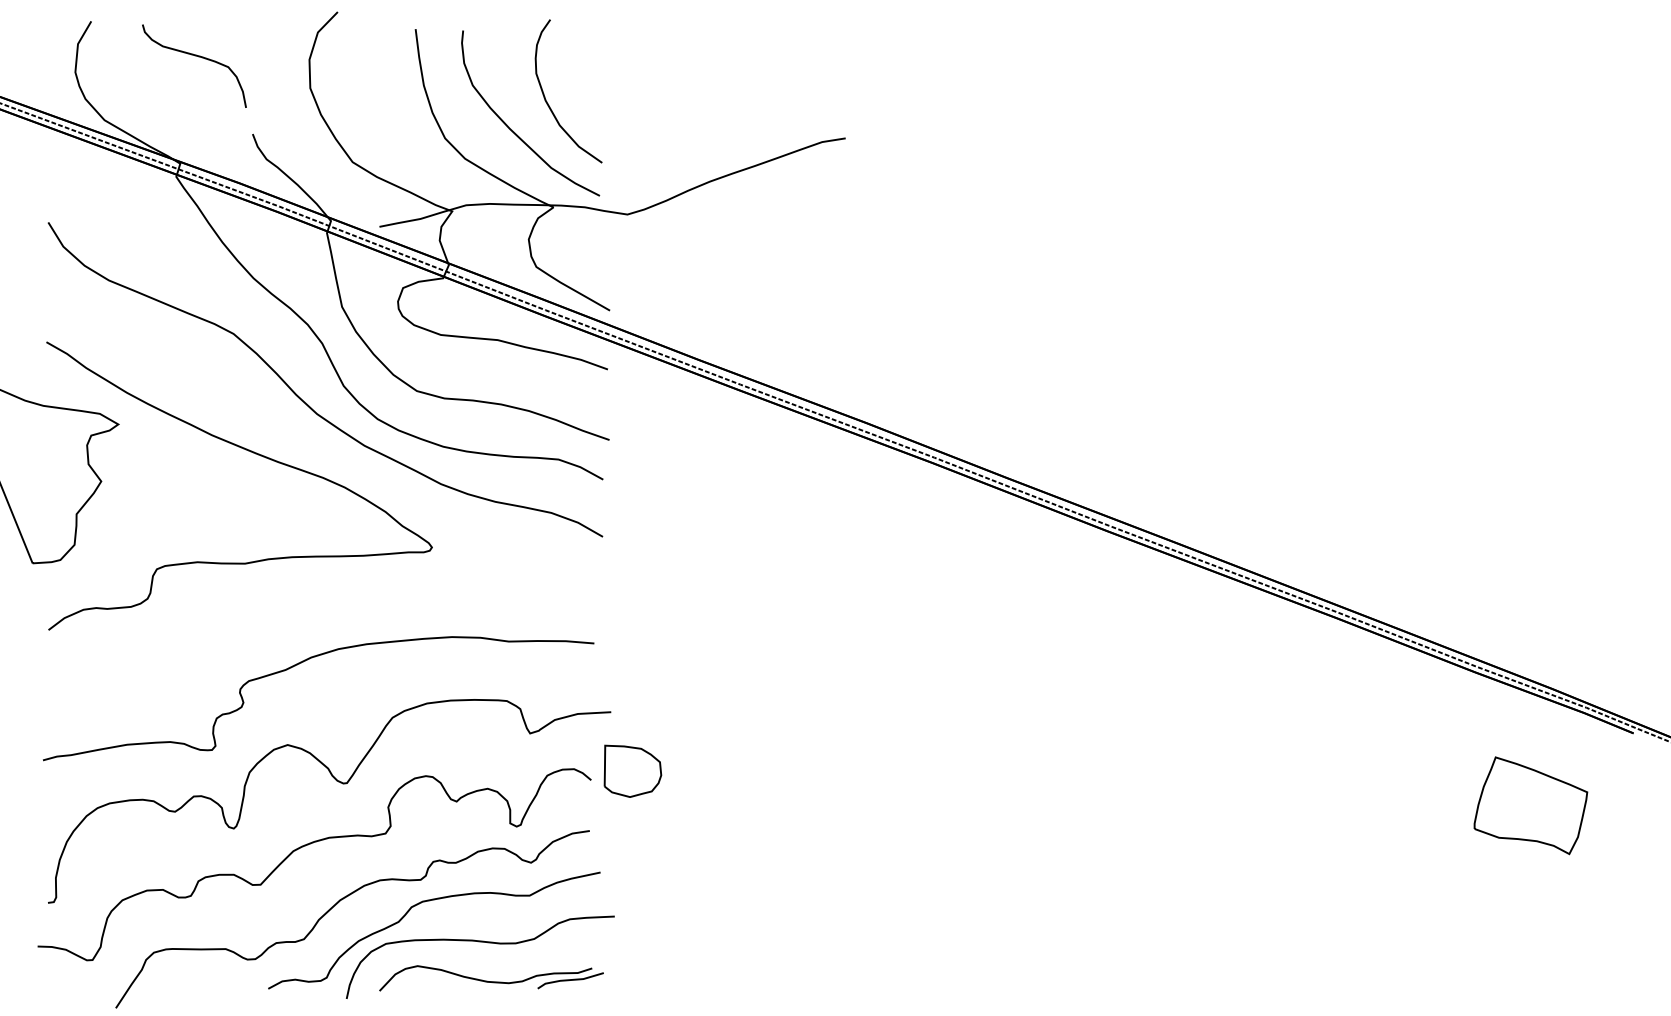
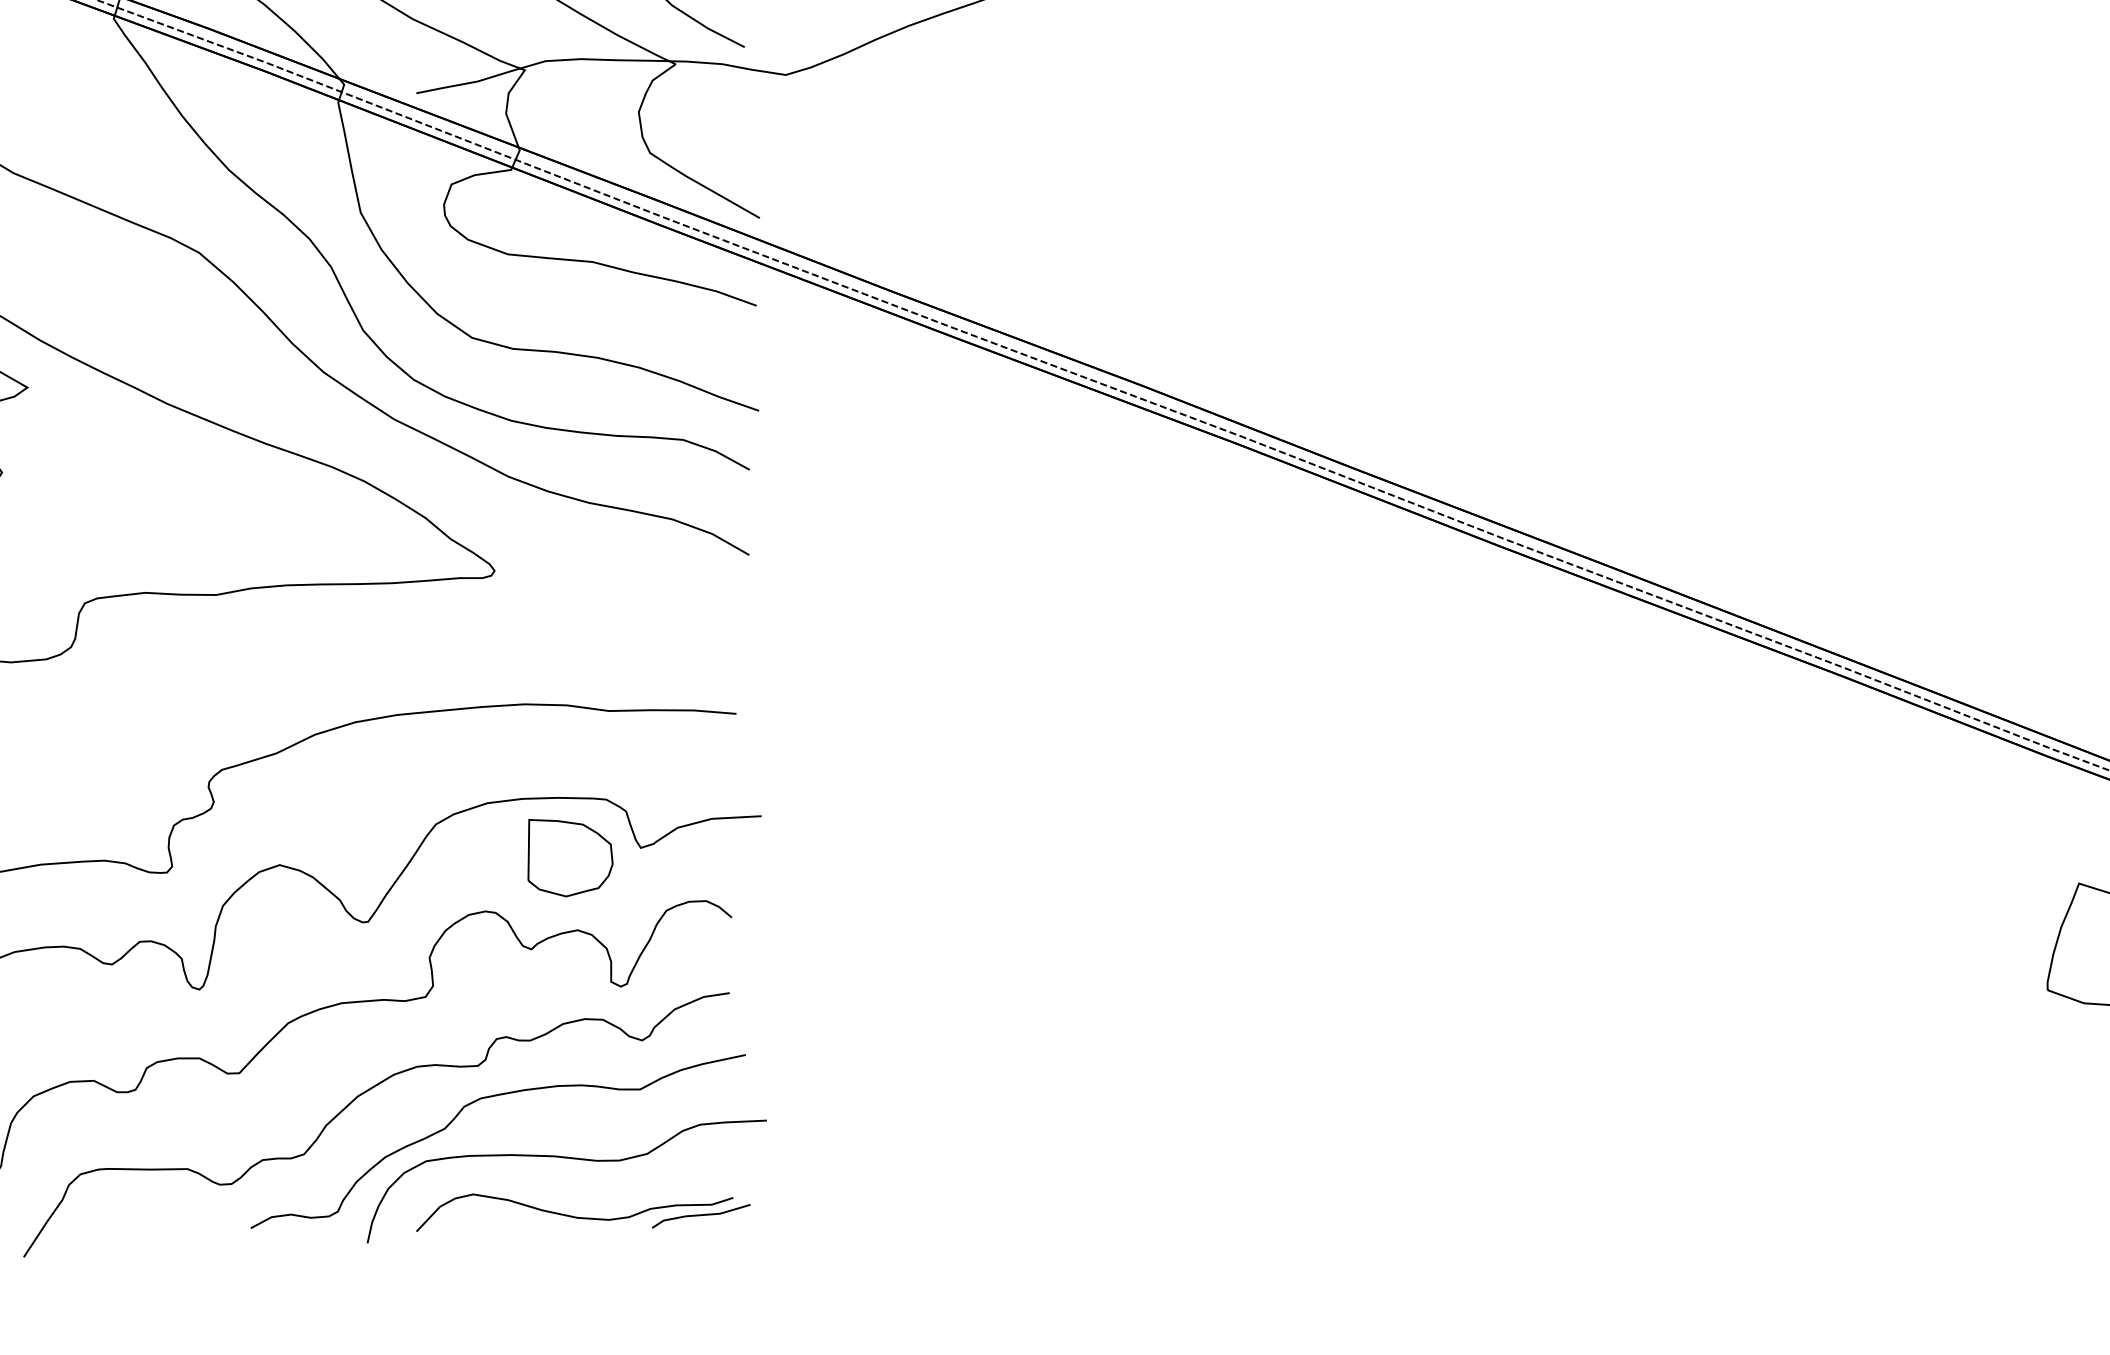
part: (632, 770) -> (569, 856), moved

